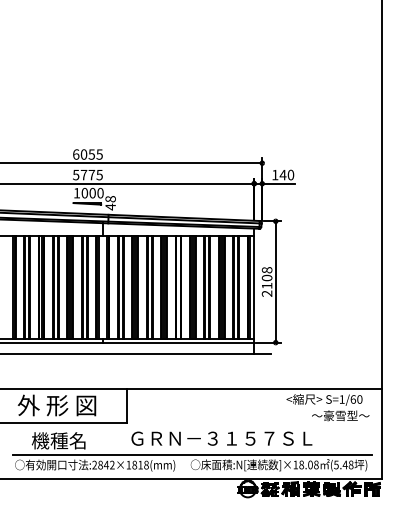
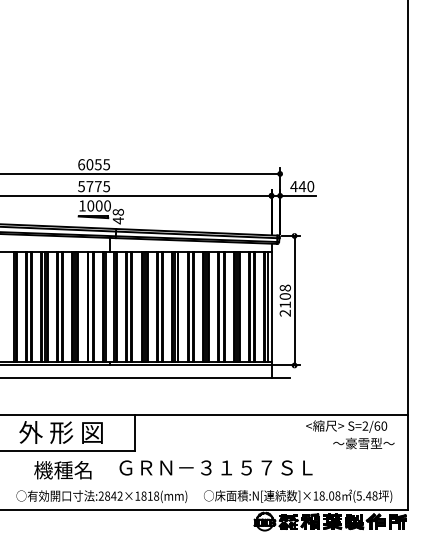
text: (274, 174) -> (293, 186), 140 -> 440
text: (342, 398) -> (365, 425), S=1/60 -> S=2/60
text: (221, 438) -> (215, 467), moved
line: (192, 455) -> (205, 485), removed

